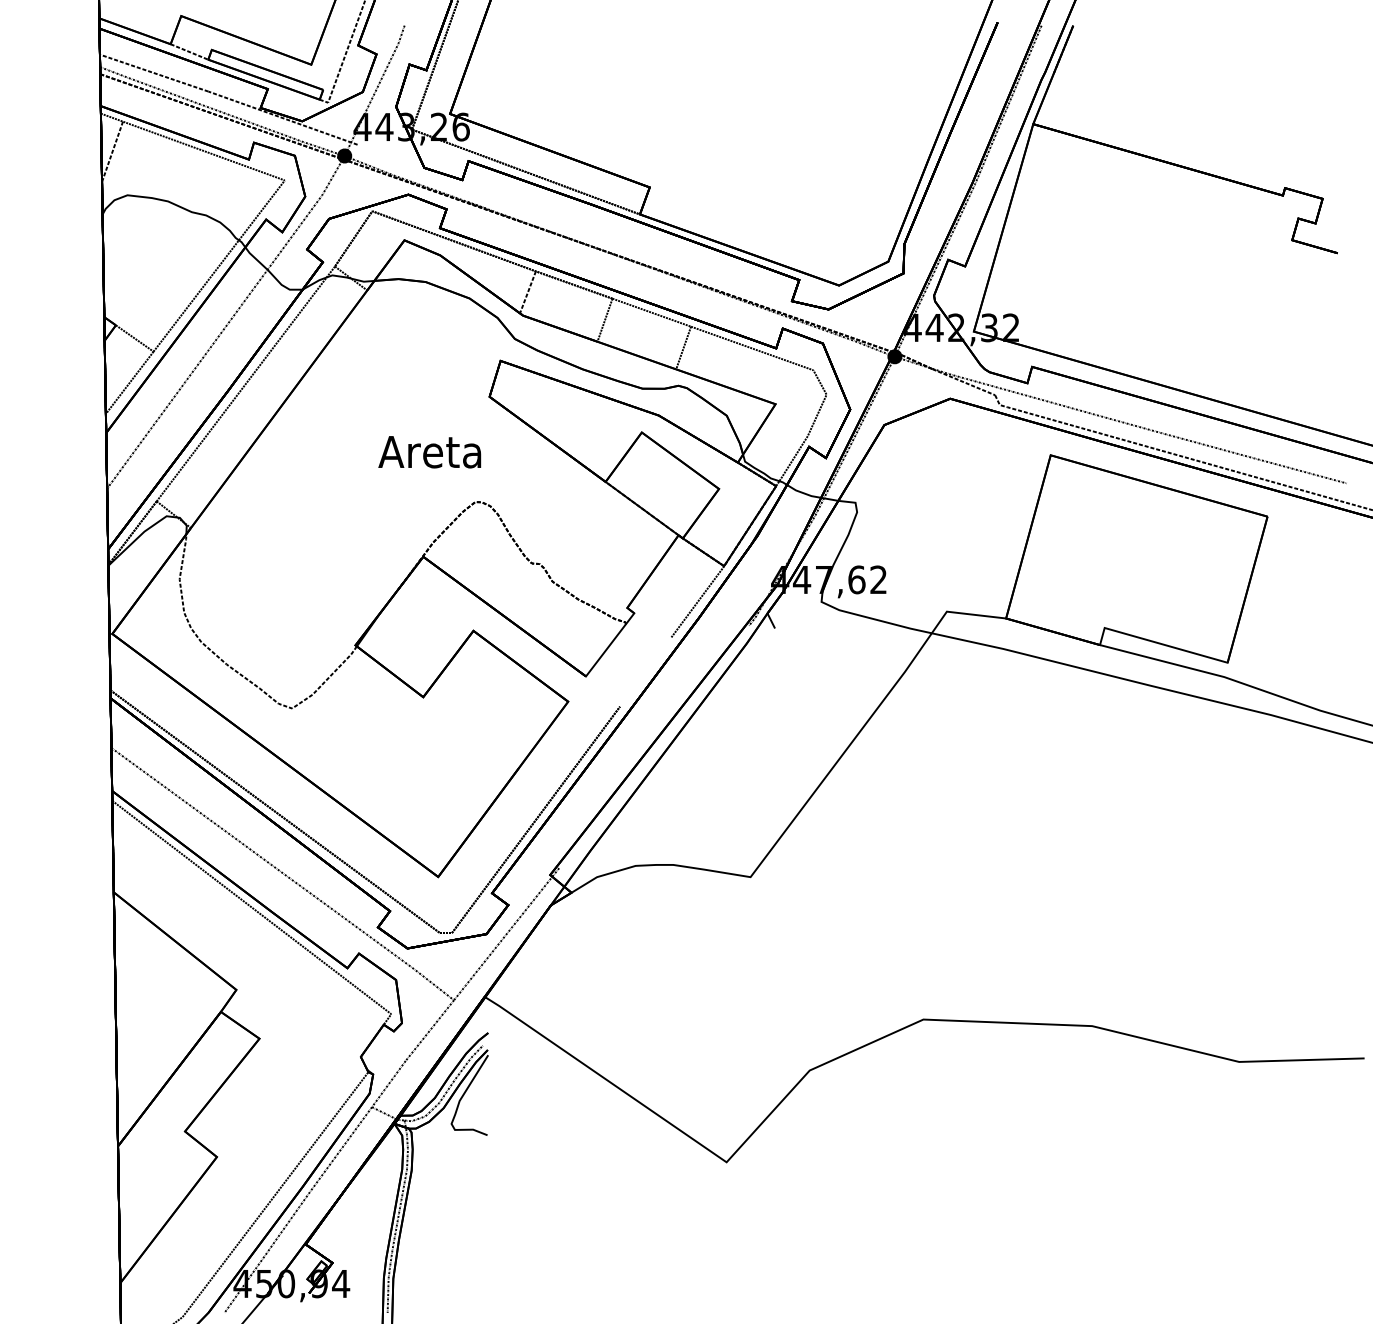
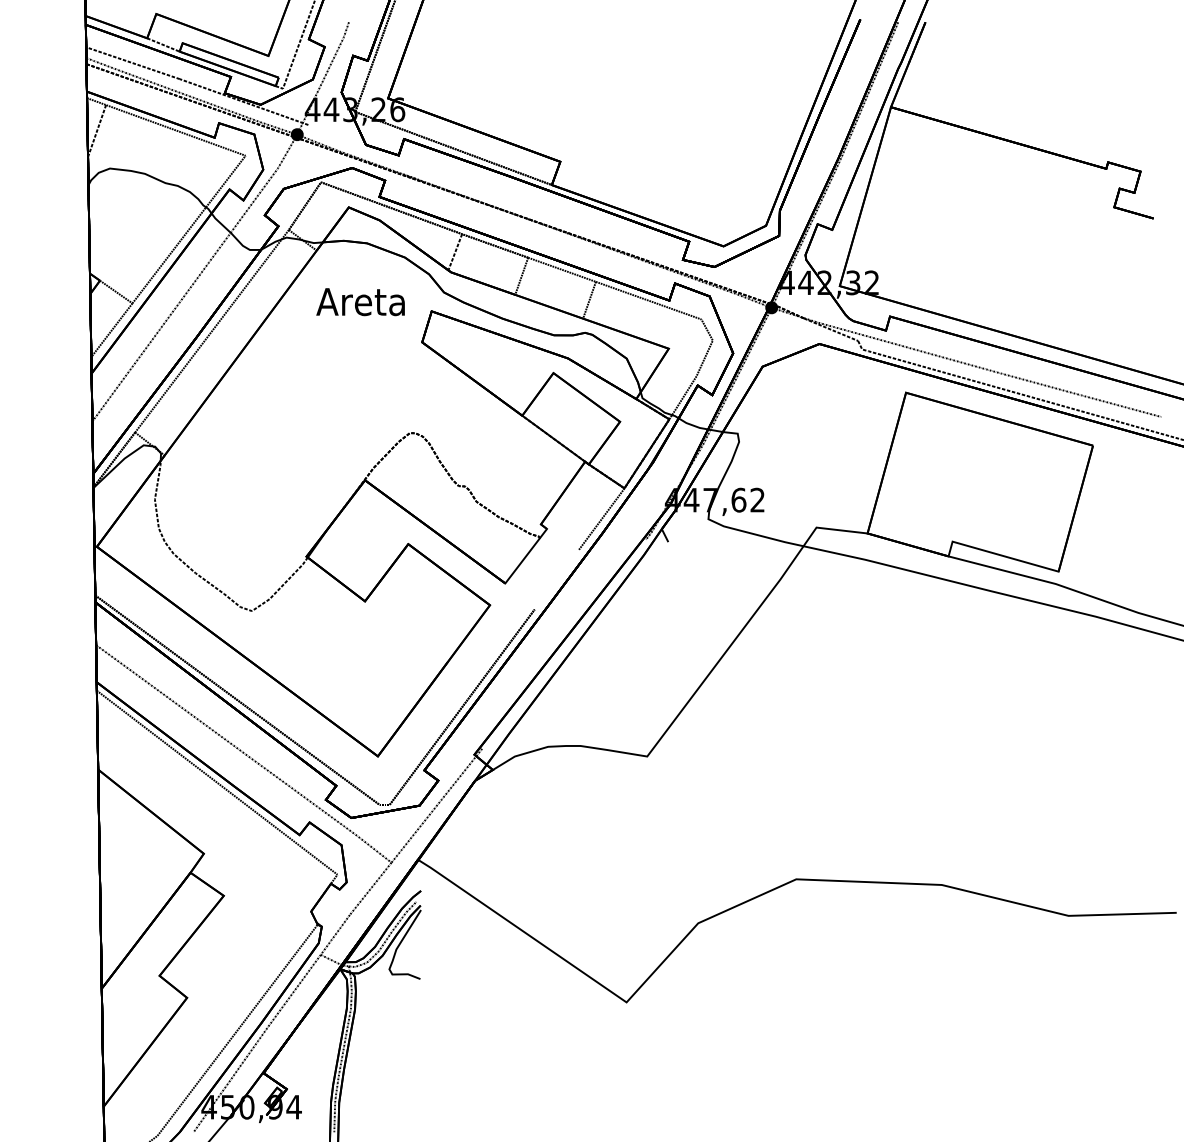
text: (429, 452) -> (360, 302), moved

